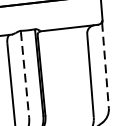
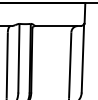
line: (104, 65) -> (82, 58), dashed -> solid
line: (24, 74) -> (18, 58), dashed -> solid

